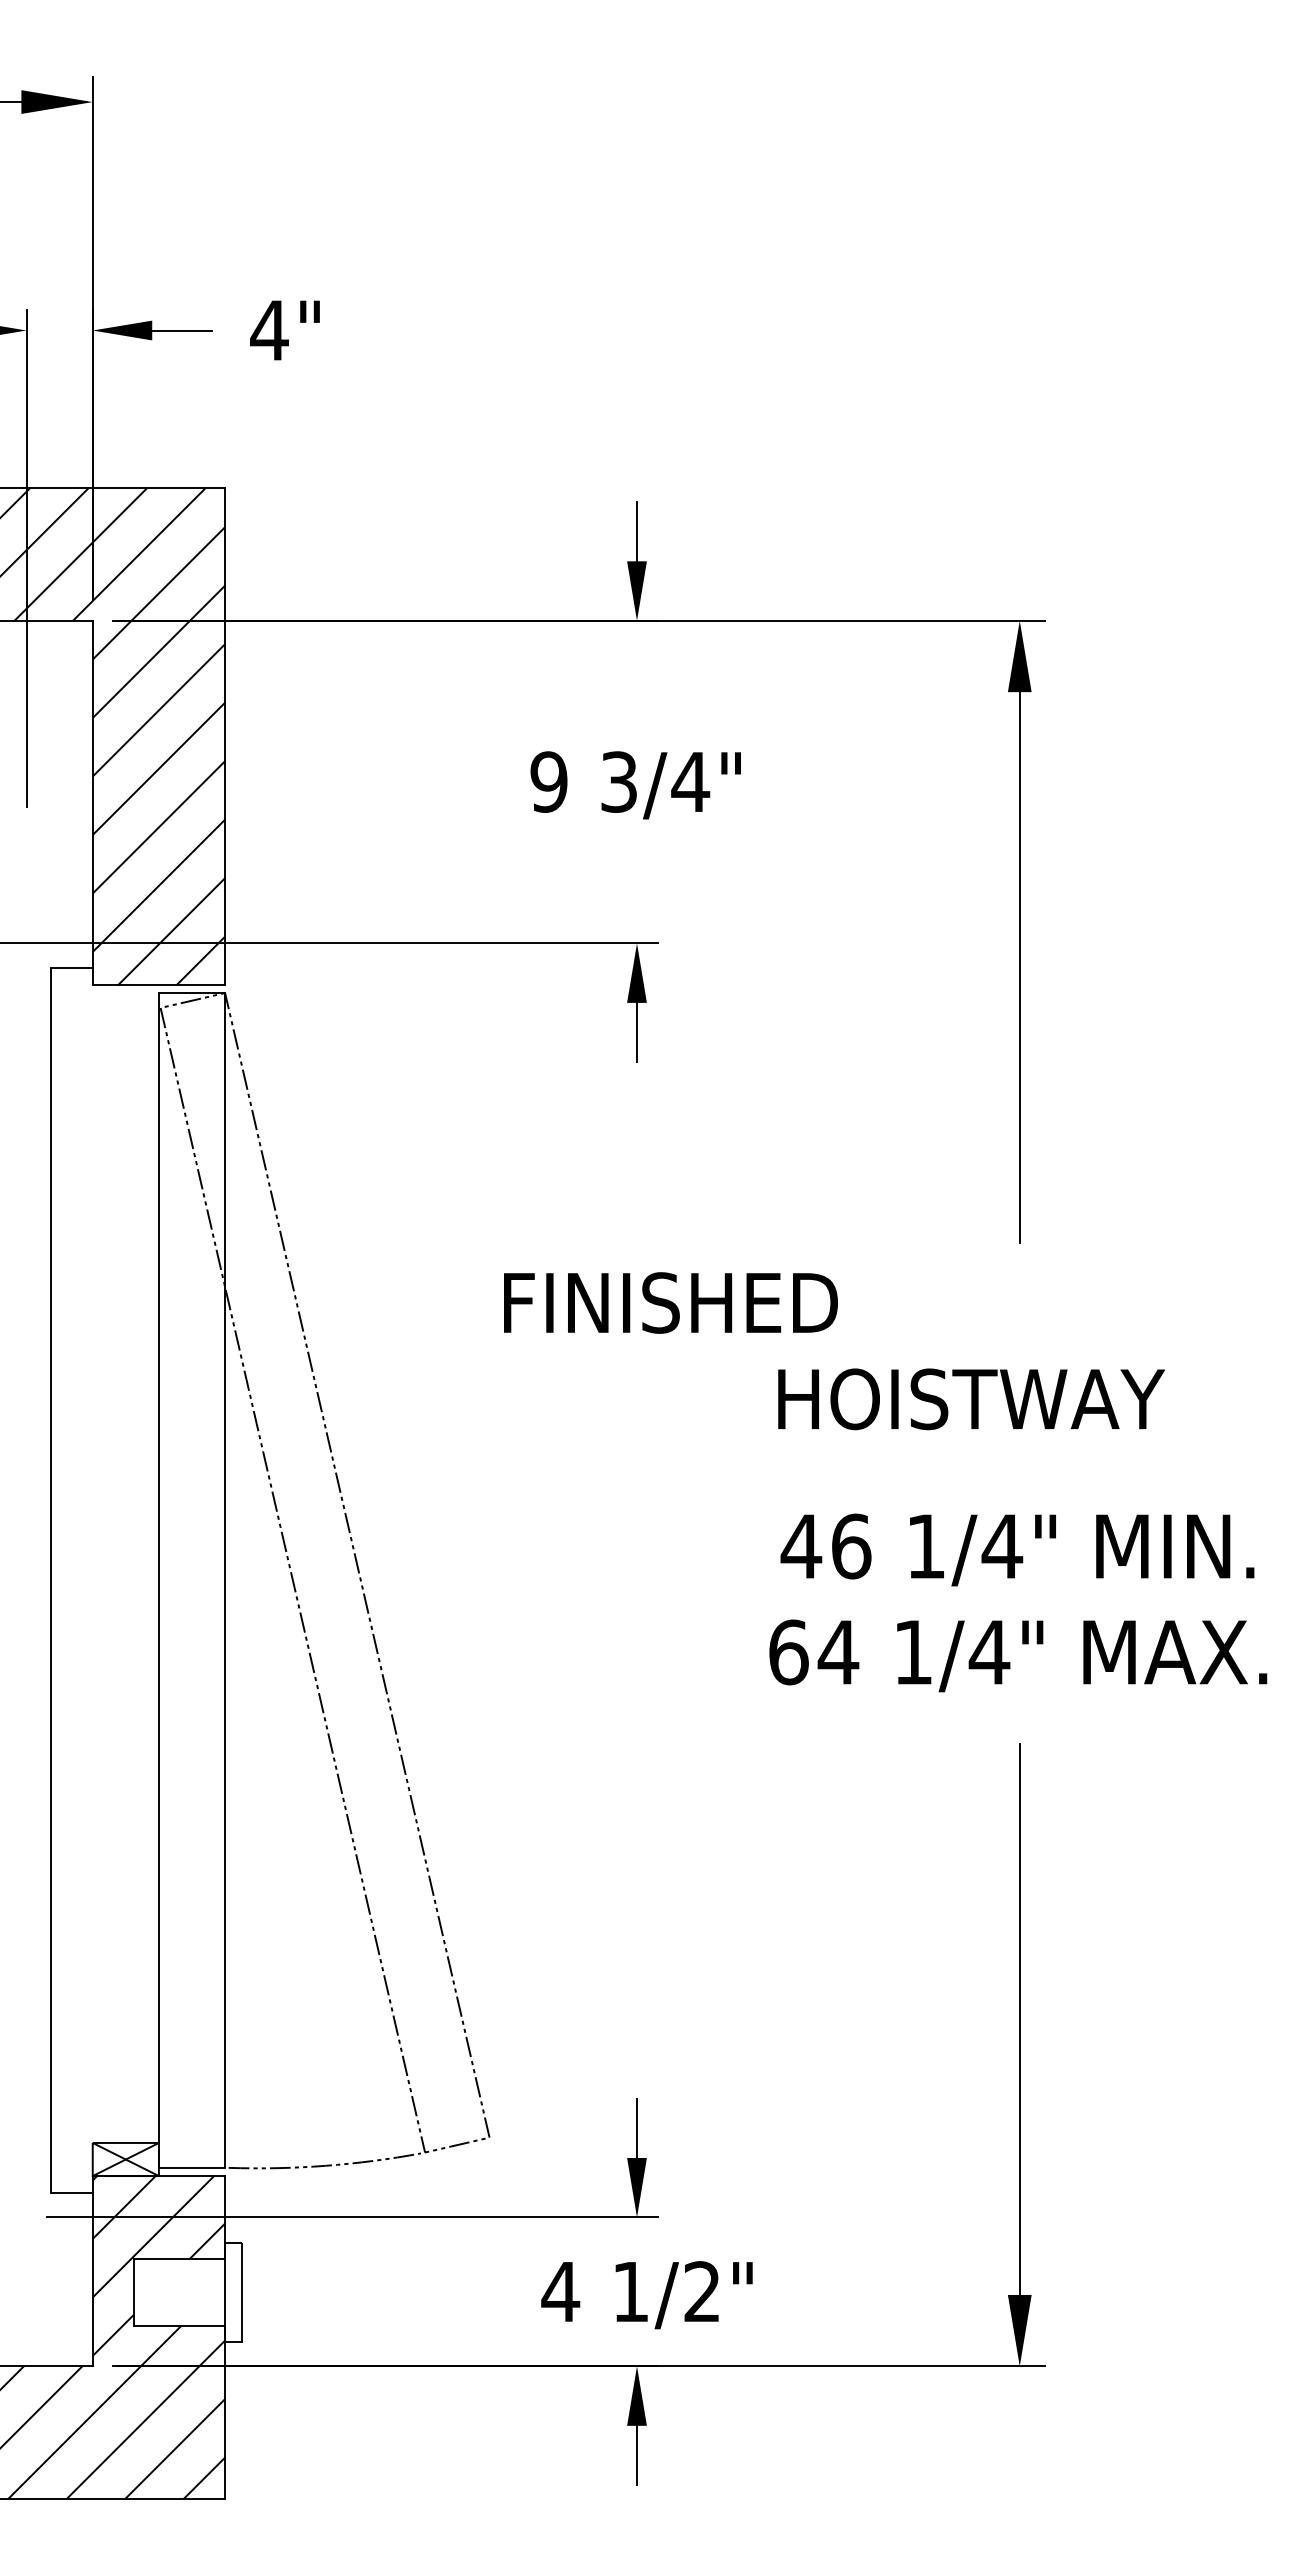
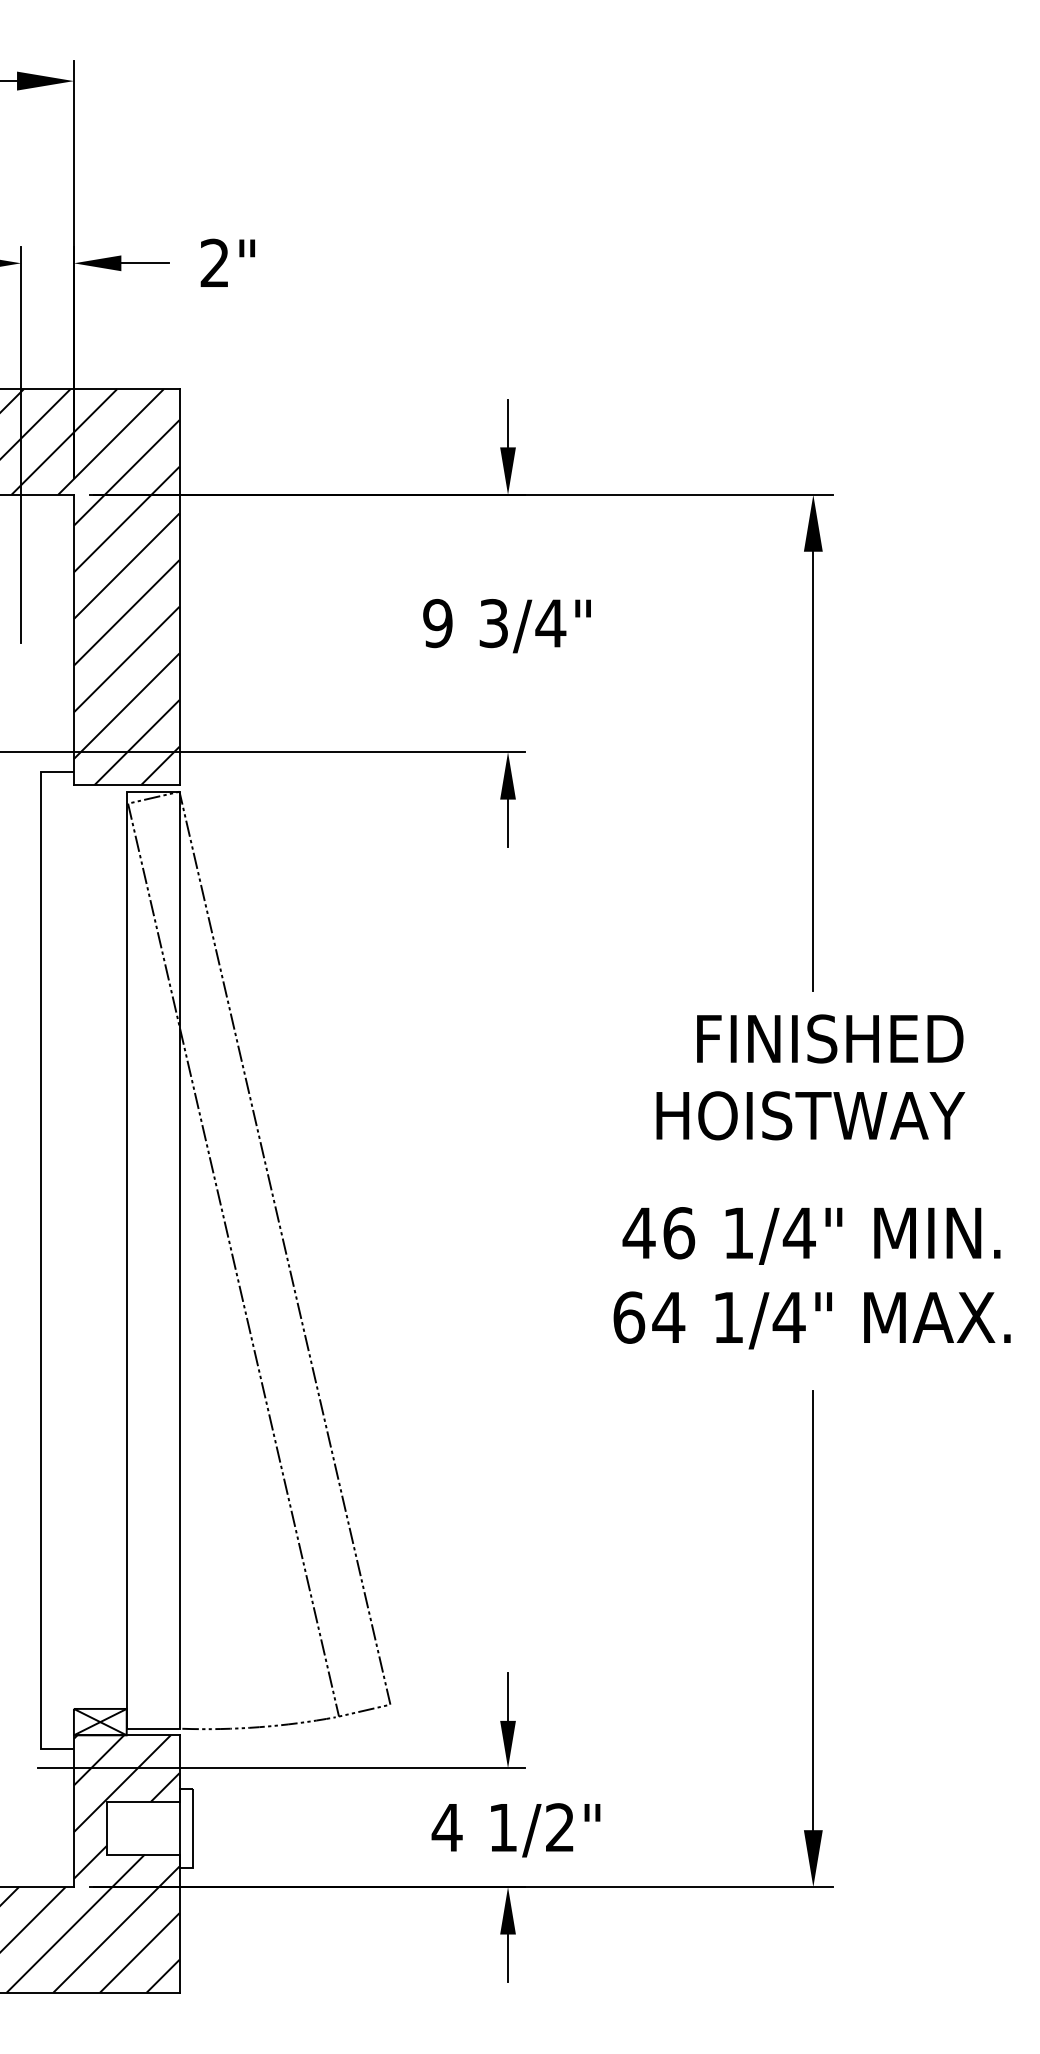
text: (269, 329) -> (214, 262), 4" -> 2"
text: (670, 1302) -> (829, 1038), moved
text: (971, 1399) -> (810, 1115), moved

